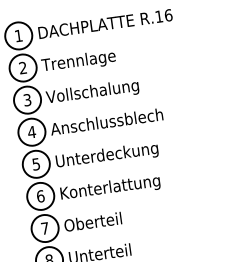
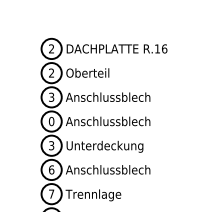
text: (18, 35) -> (51, 48), 1 -> 2
text: (78, 62) -> (93, 74), Trennlage -> Oberteil
text: (101, 91) -> (107, 98), Vollschalung -> Anschlussblech
text: (31, 132) -> (51, 121), 4 -> 0
text: (36, 164) -> (51, 145), 5 -> 3
text: (116, 186) -> (108, 170), Konterlattung -> Anschlussblech
text: (100, 222) -> (93, 195), Oberteil -> Trennlage

